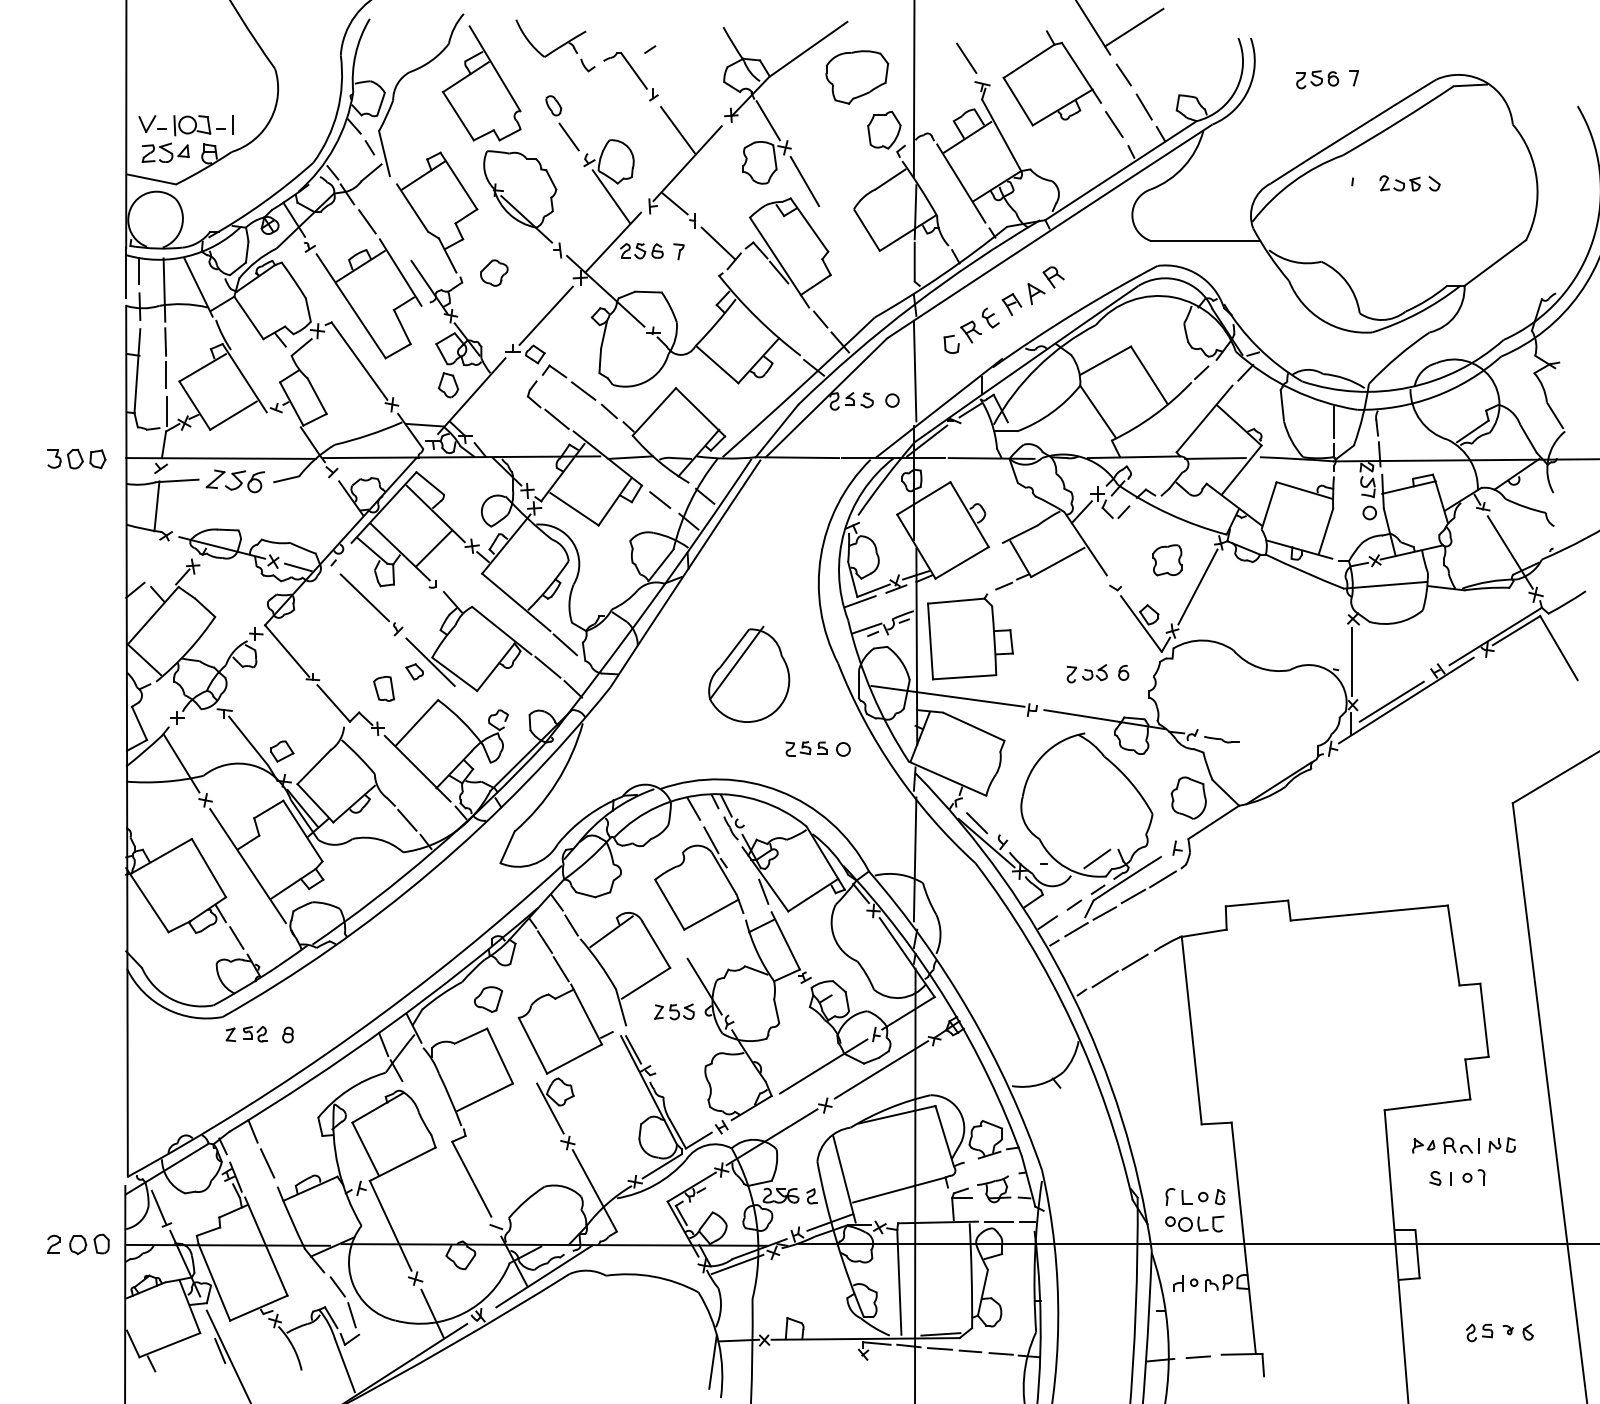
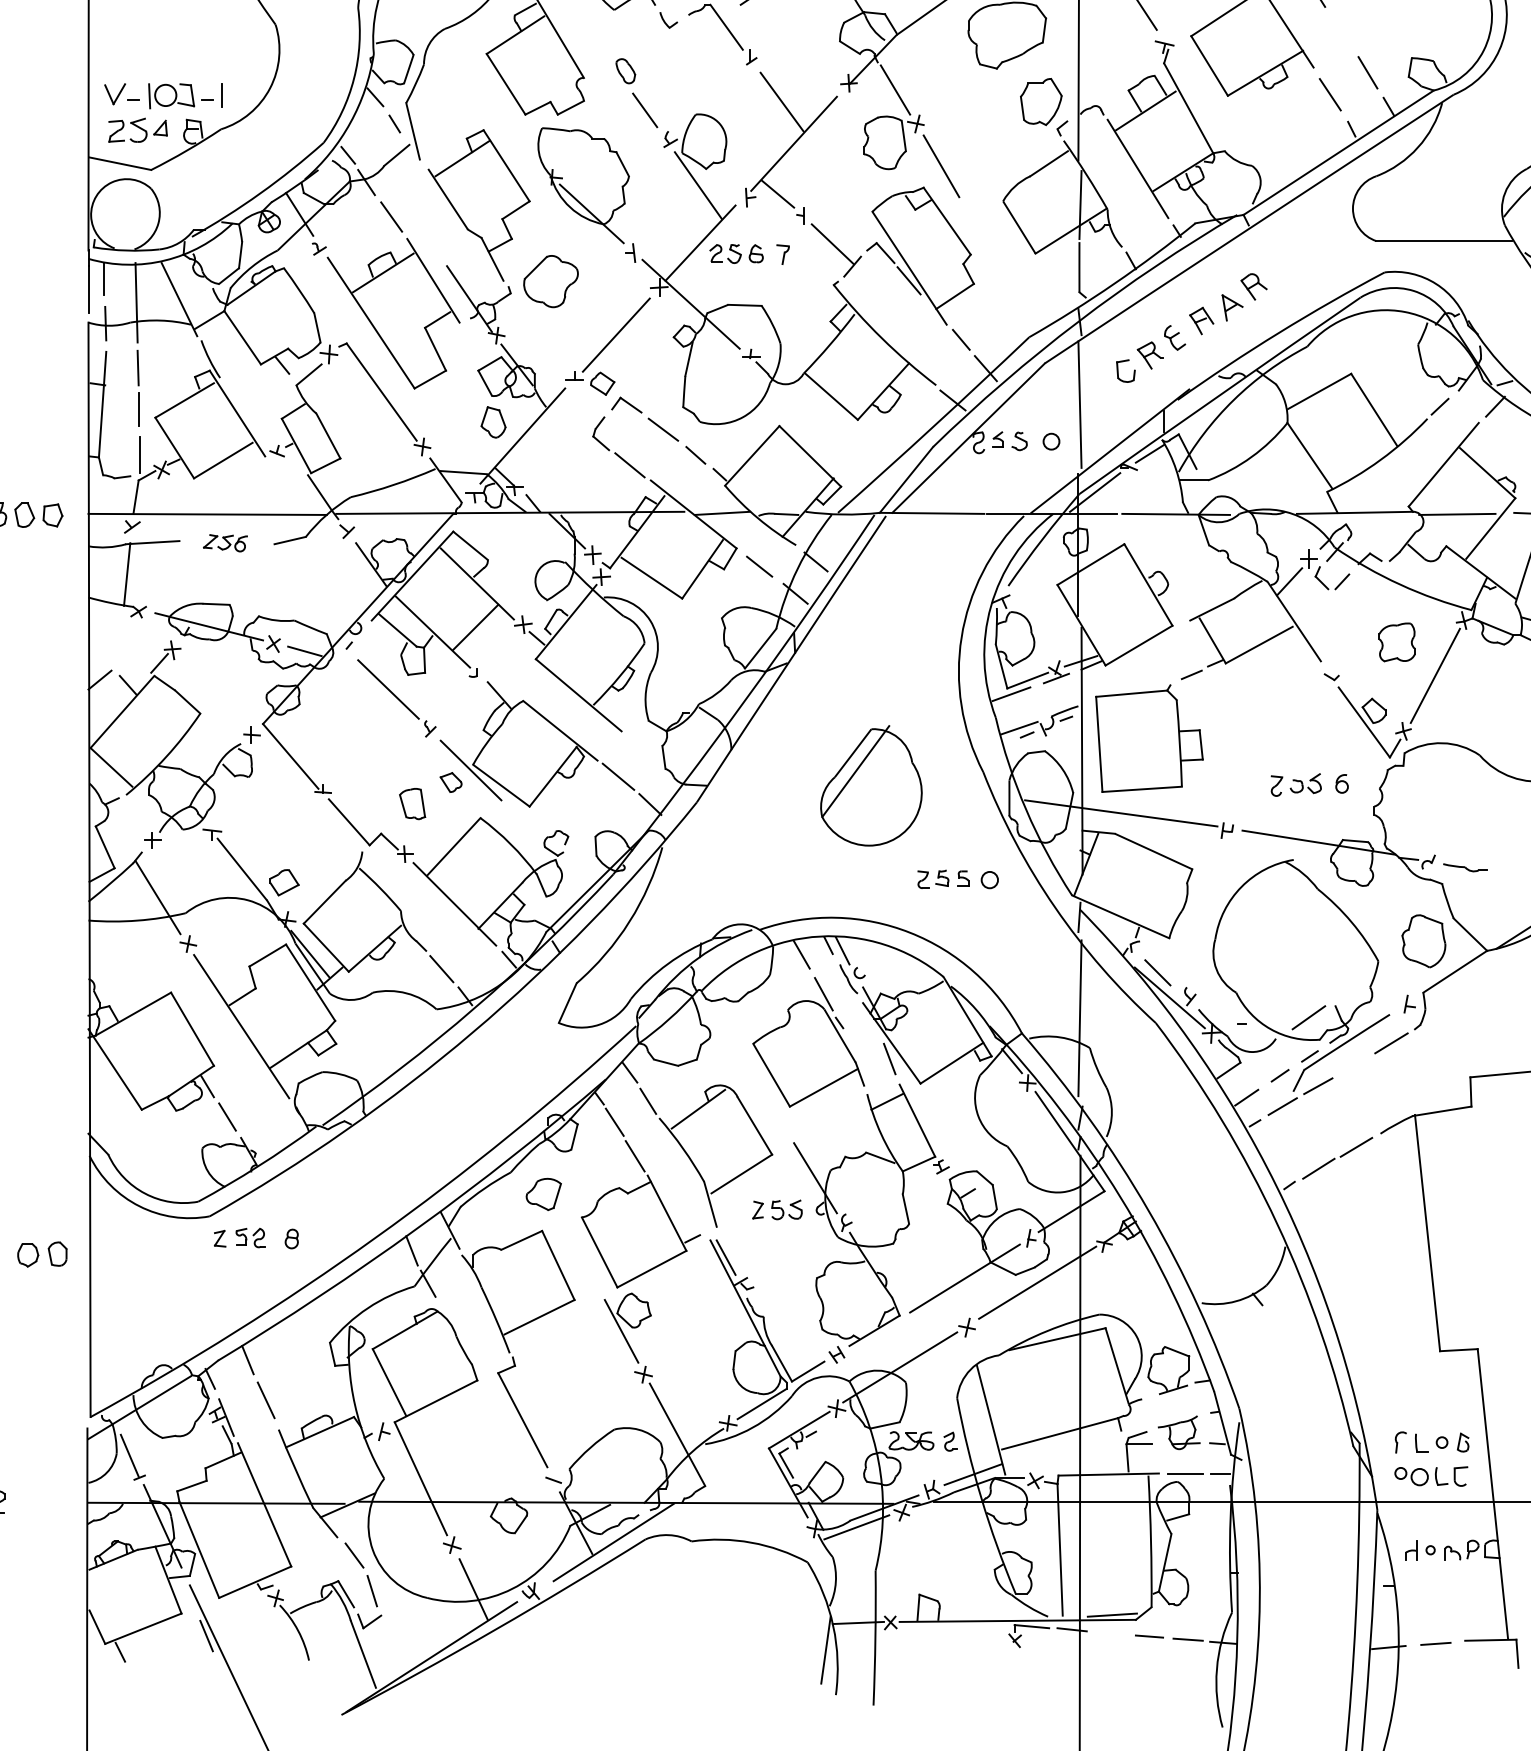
line: (1123, 74) -> (1341, 31), removed
part: (494, 272) -> (551, 280), size x1.6
part: (234, 481) -> (224, 543), size x0.6
line: (565, 644) -> (640, 748), removed
line: (1133, 896) -> (1354, 1064), removed
part: (89, 1244) -> (42, 1254), moved
line: (940, 1348) -> (1111, 1632), removed

